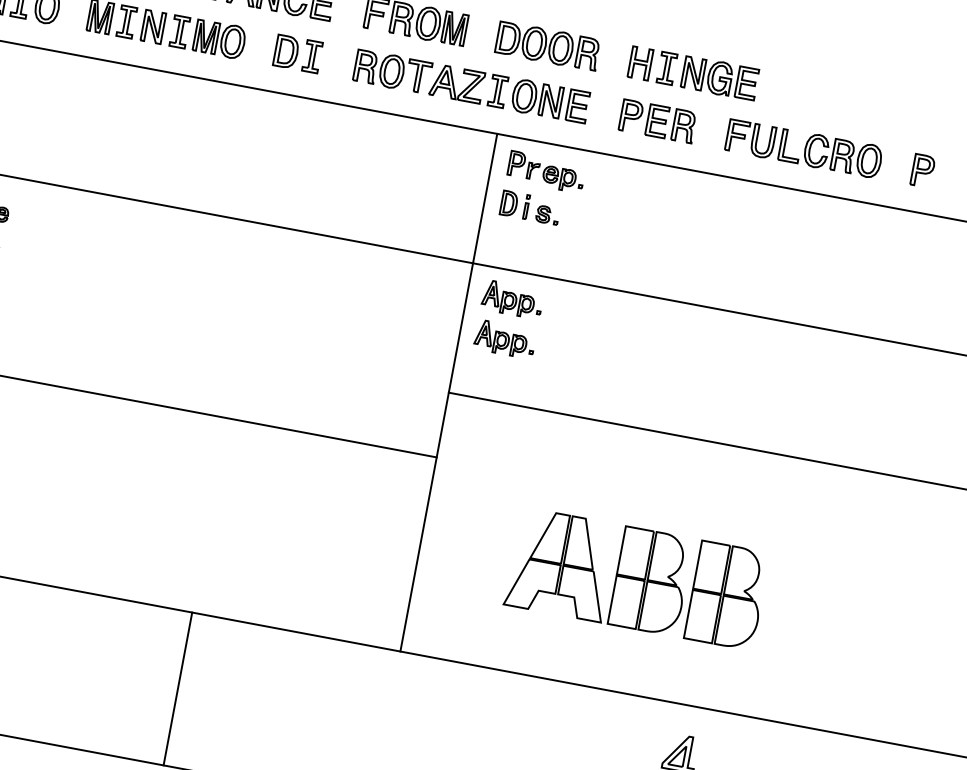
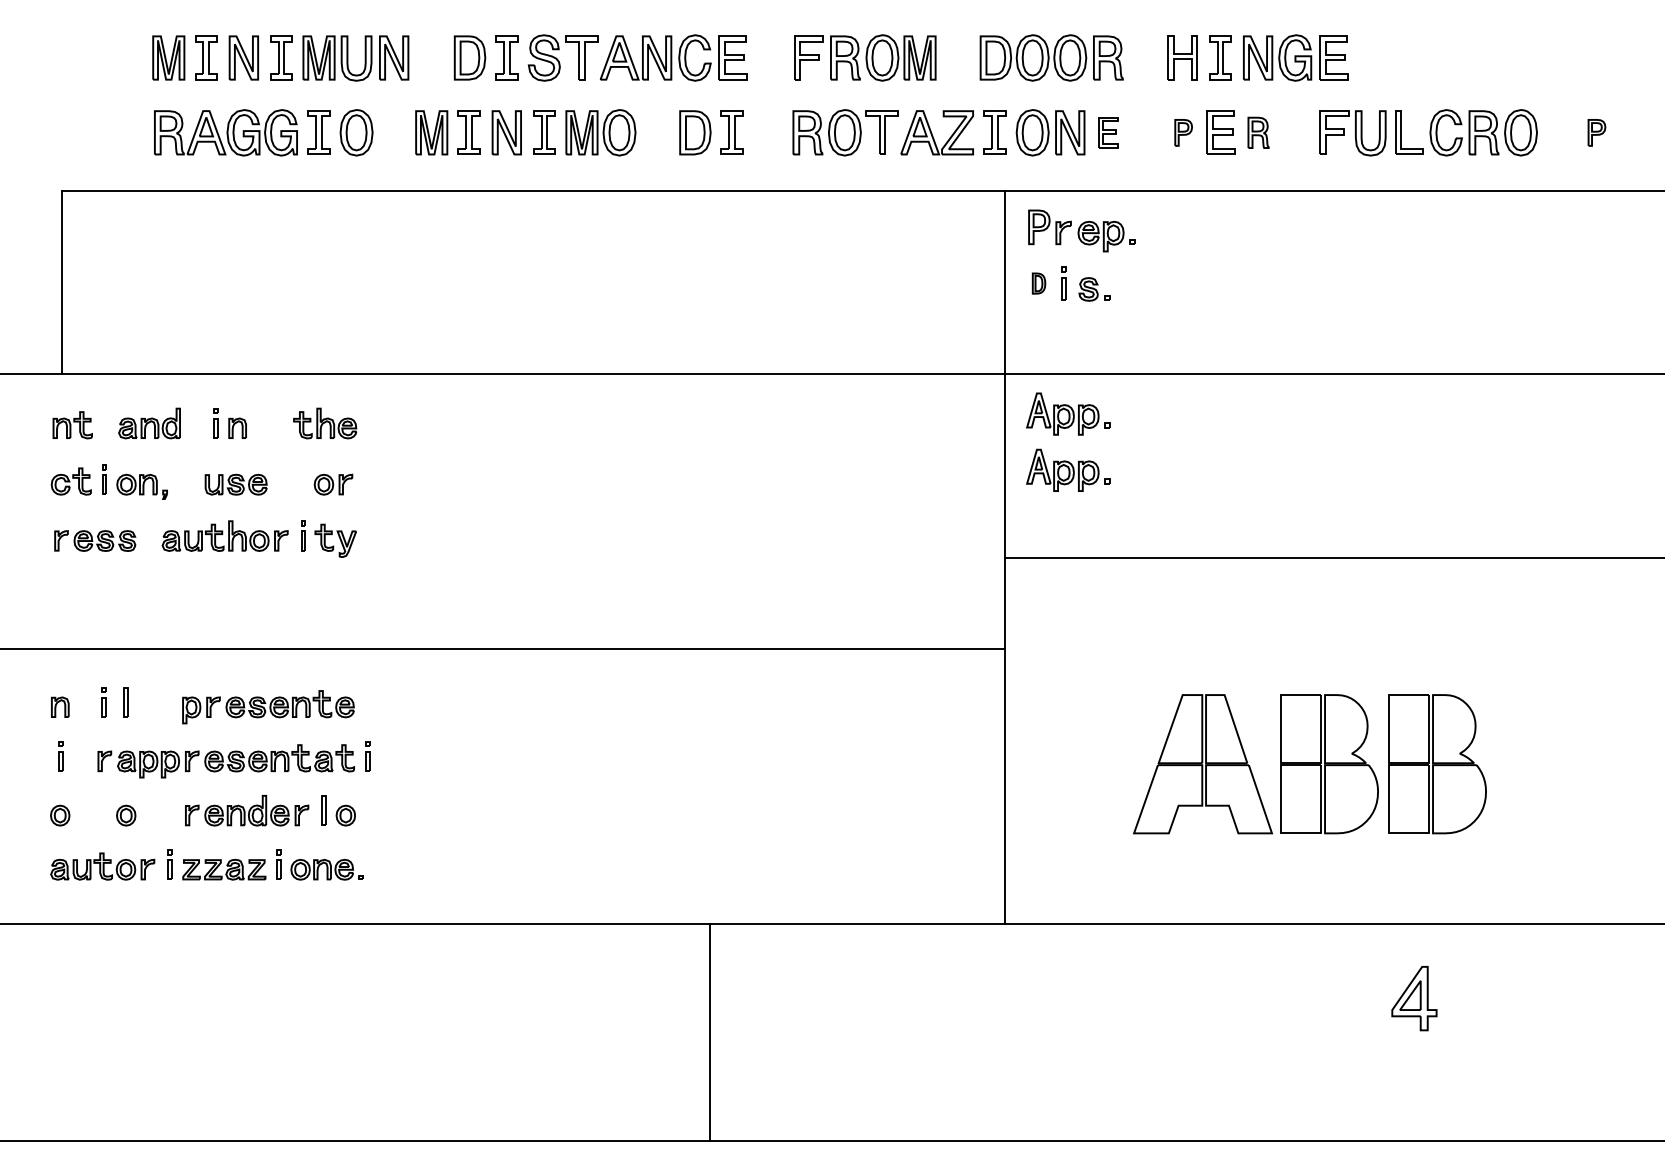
part: (578, 106) -> (1108, 132), size x0.7
part: (631, 116) -> (1183, 132), size x0.6
part: (684, 126) -> (1258, 132), size x0.7
part: (922, 170) -> (1596, 132), size x0.6
part: (508, 203) -> (1038, 283), size x0.6

